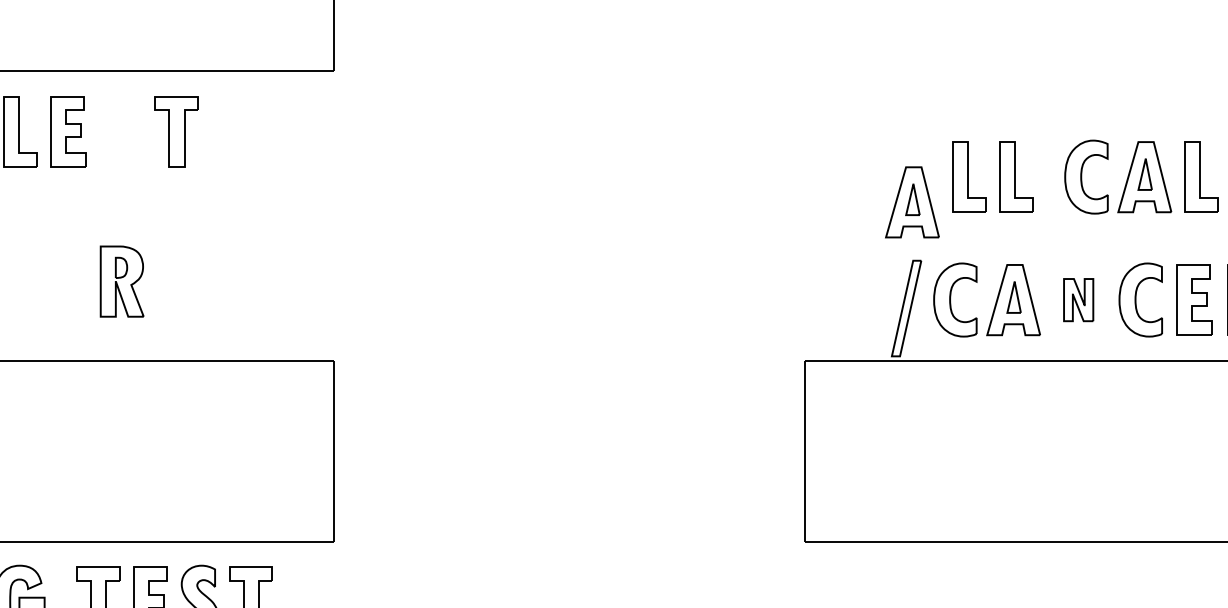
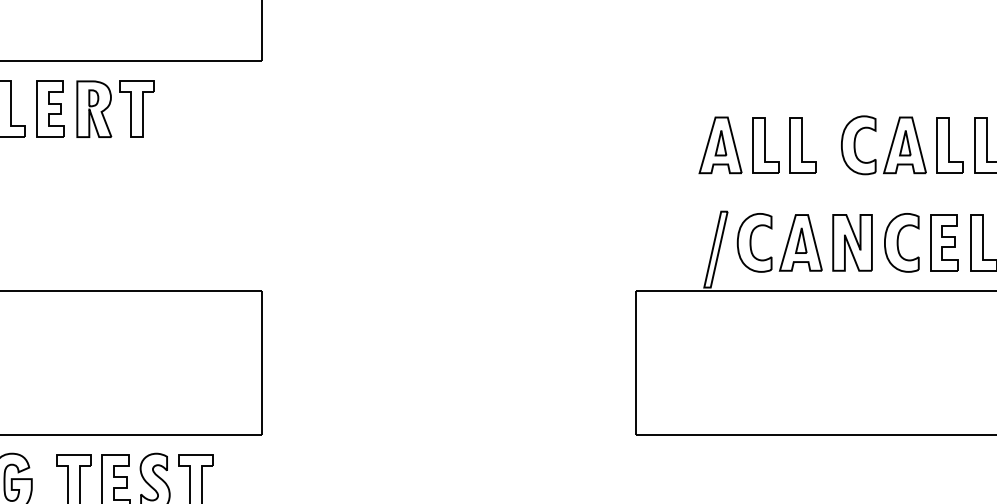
part: (912, 202) -> (720, 145), moved
part: (122, 280) -> (94, 108), moved
part: (1078, 299) -> (852, 242), size x1.67

